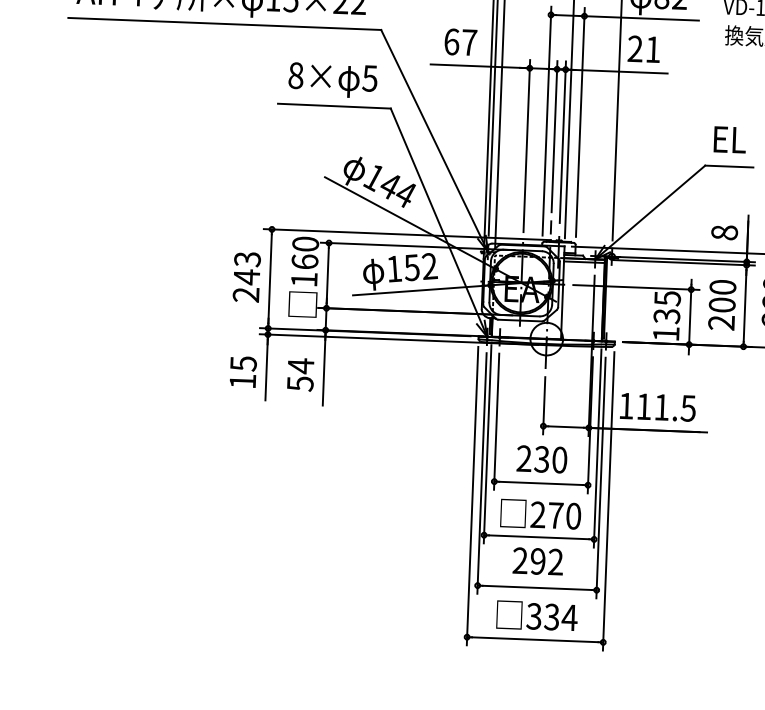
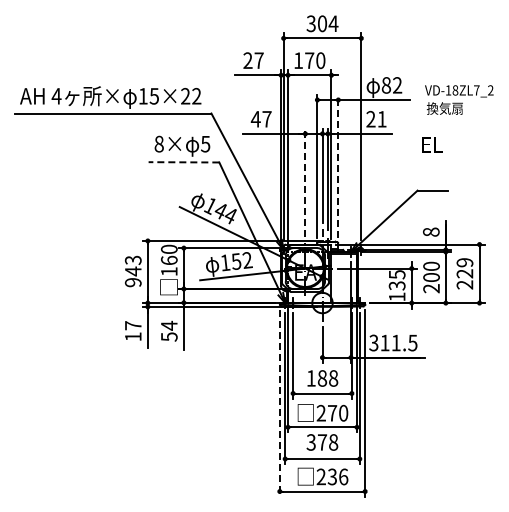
text: (451, 40) -> (255, 118), 67 -> 47
line: (333, 106) -> (183, 162), solid -> dashed
line: (580, 122) -> (338, 166), solid -> dashed
text: (730, 139) -> (432, 144), moved
line: (527, 145) -> (305, 182), solid -> dashed
text: (246, 294) -> (133, 282), 243 -> 943
text: (243, 363) -> (133, 325), 15 -> 17
text: (625, 405) -> (373, 342), 111.5 -> 311.5
text: (542, 459) -> (322, 378), 230 -> 188
line: (471, 496) -> (279, 403), solid -> dashed
text: (538, 561) -> (322, 442), 292 -> 378
text: (552, 616) -> (332, 476), 334 -> 236

